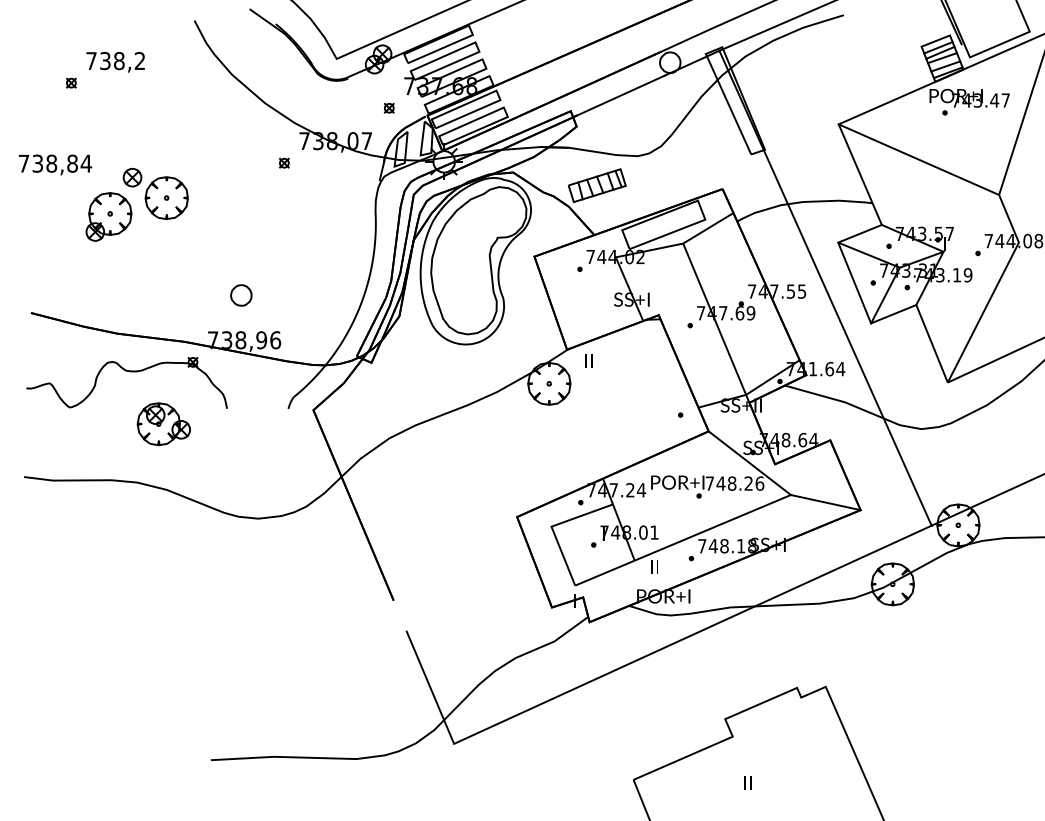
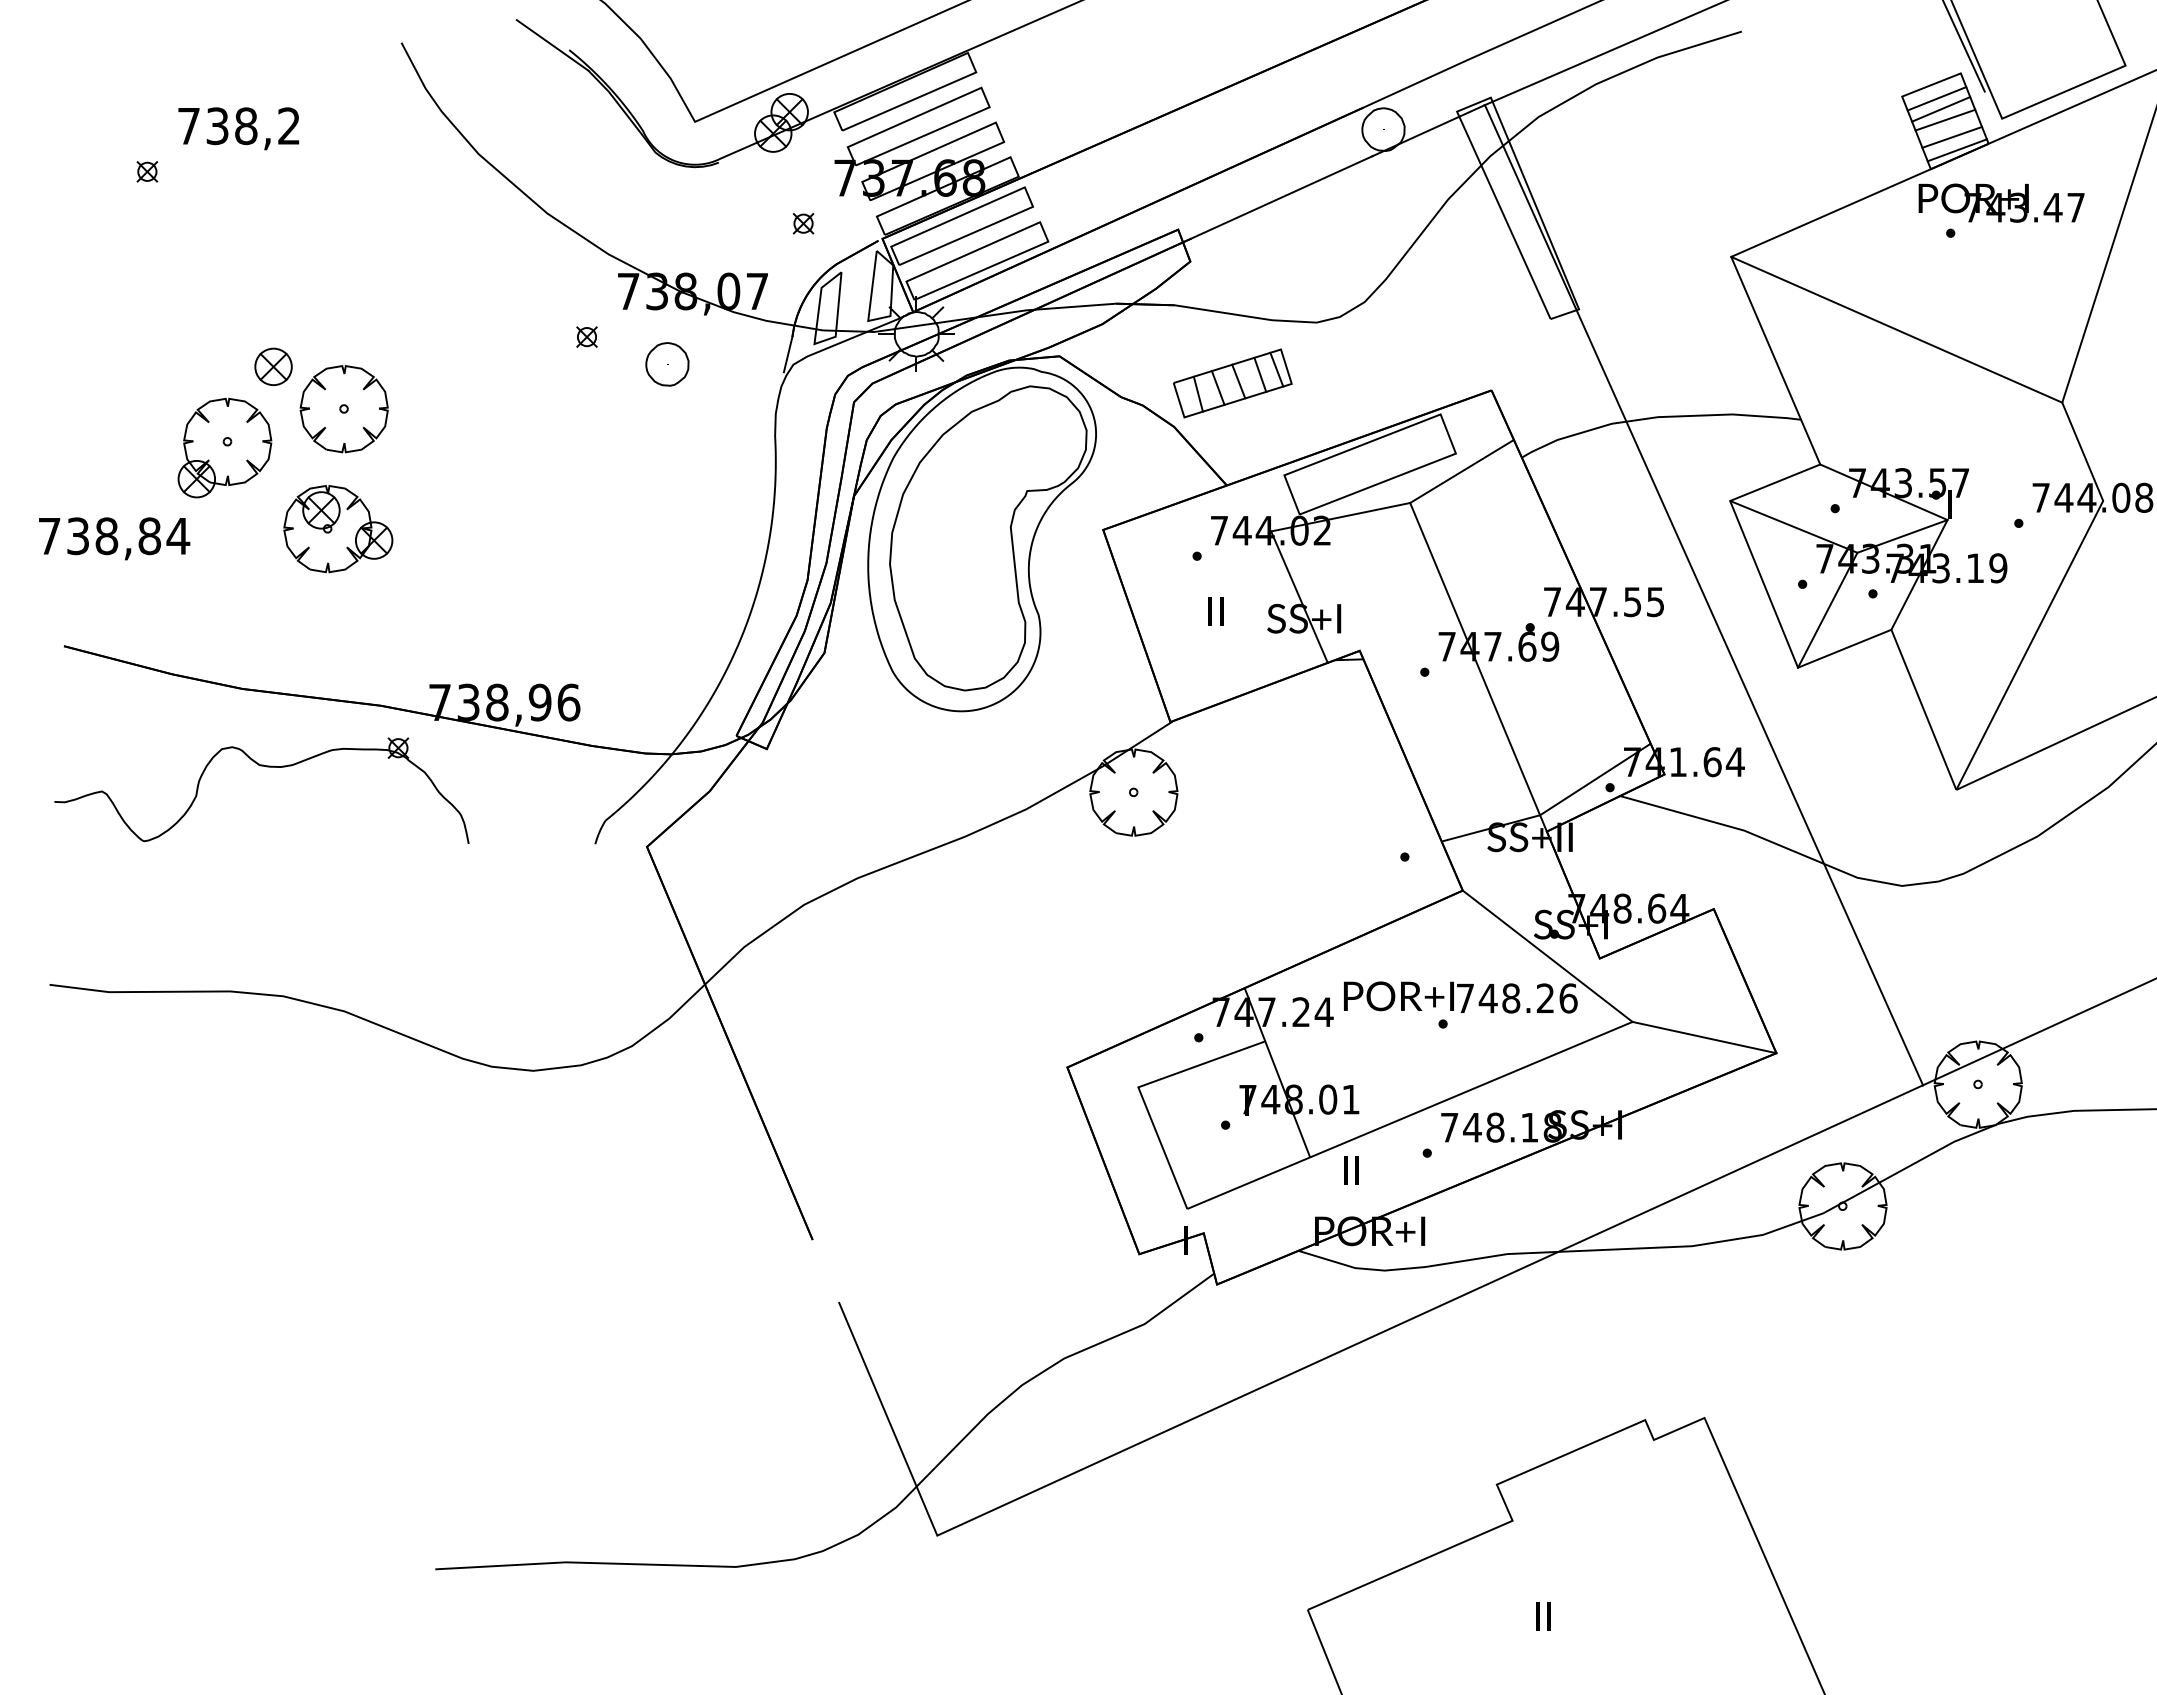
text: (55, 164) -> (114, 537), moved
part: (241, 295) -> (667, 364), moved
text: (588, 360) -> (1214, 610), moved
part: (163, 424) -> (337, 529), moved

